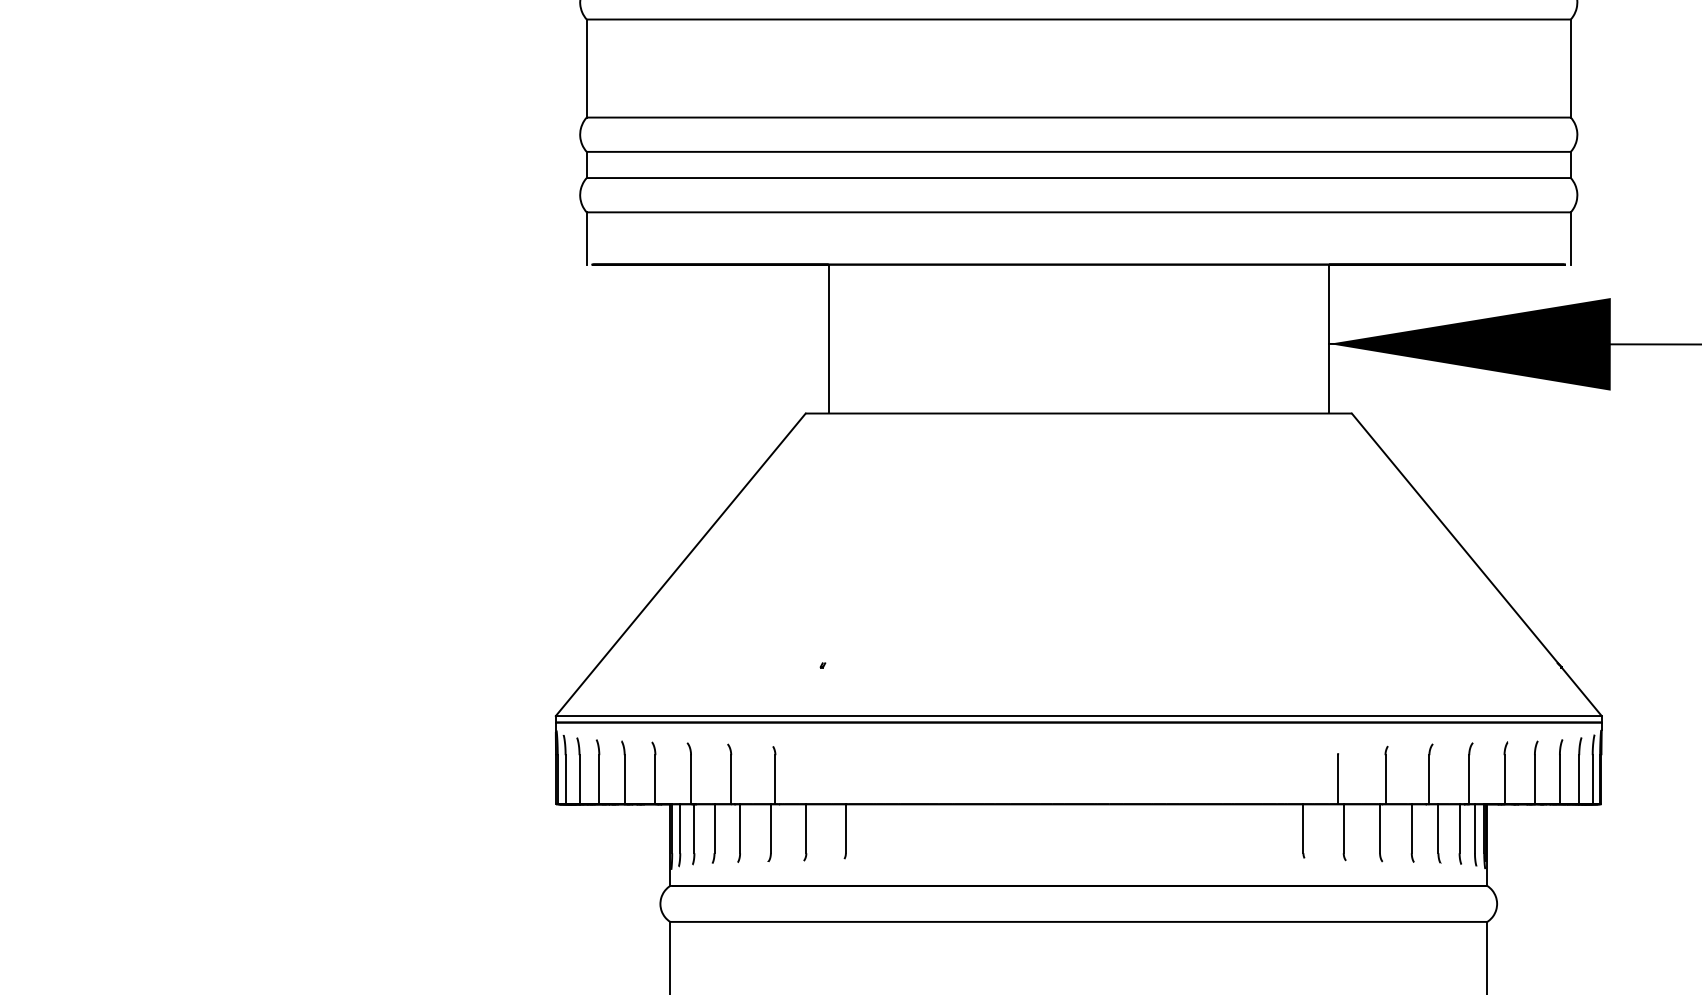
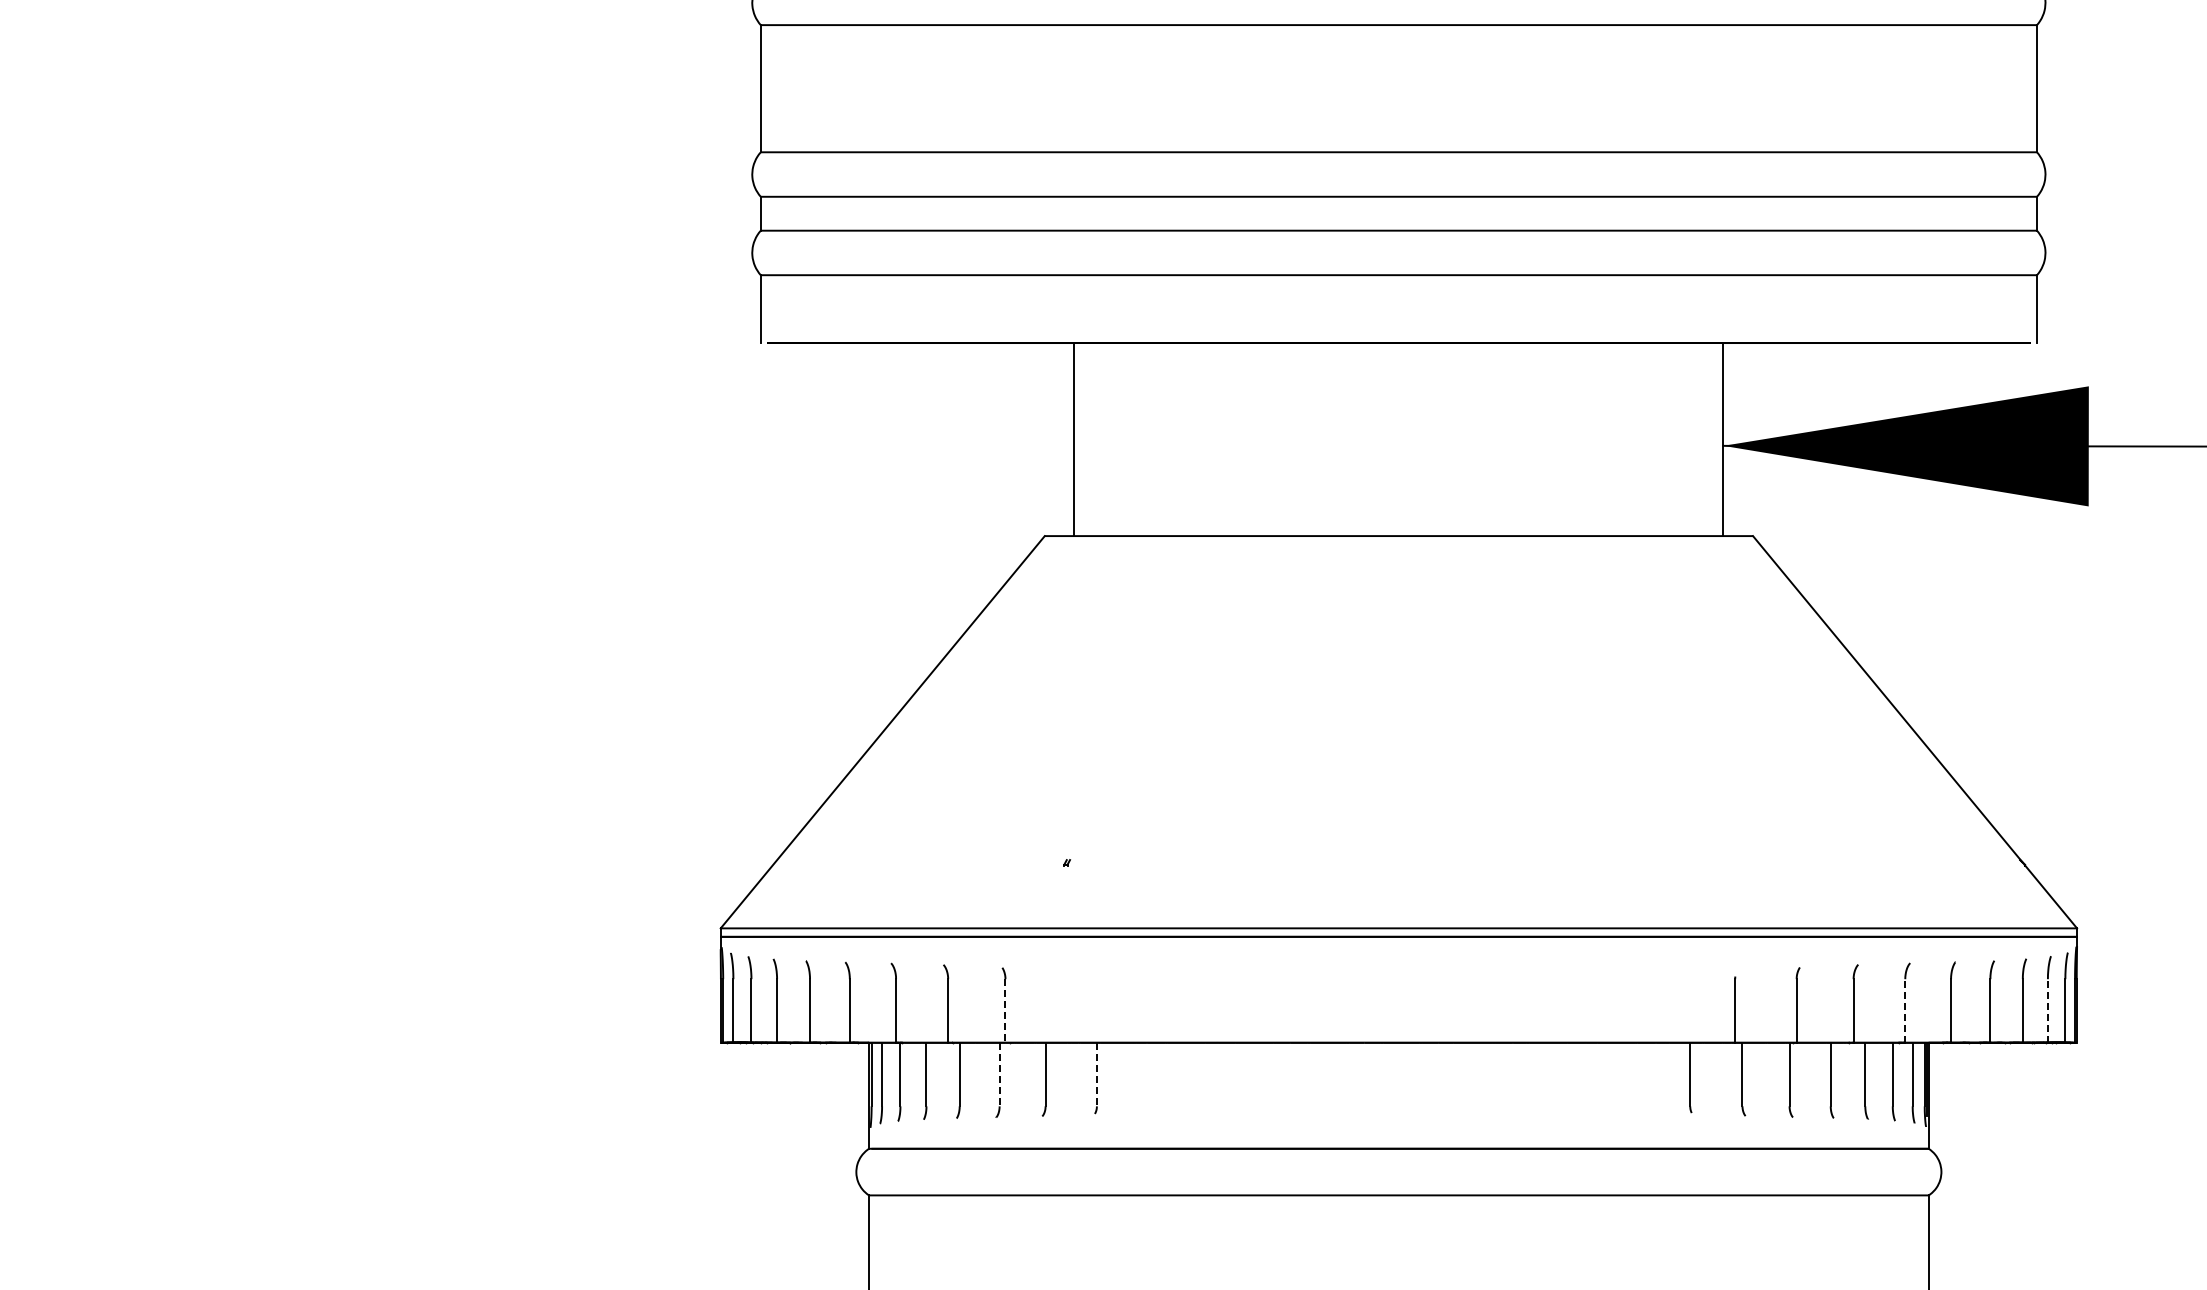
line: (775, 779) -> (1005, 1010), solid -> dashed
line: (1469, 779) -> (1905, 1010), solid -> dashed
line: (1578, 779) -> (2047, 1010), solid -> dashed
line: (770, 828) -> (999, 1074), solid -> dashed
line: (845, 828) -> (1096, 1074), solid -> dashed

